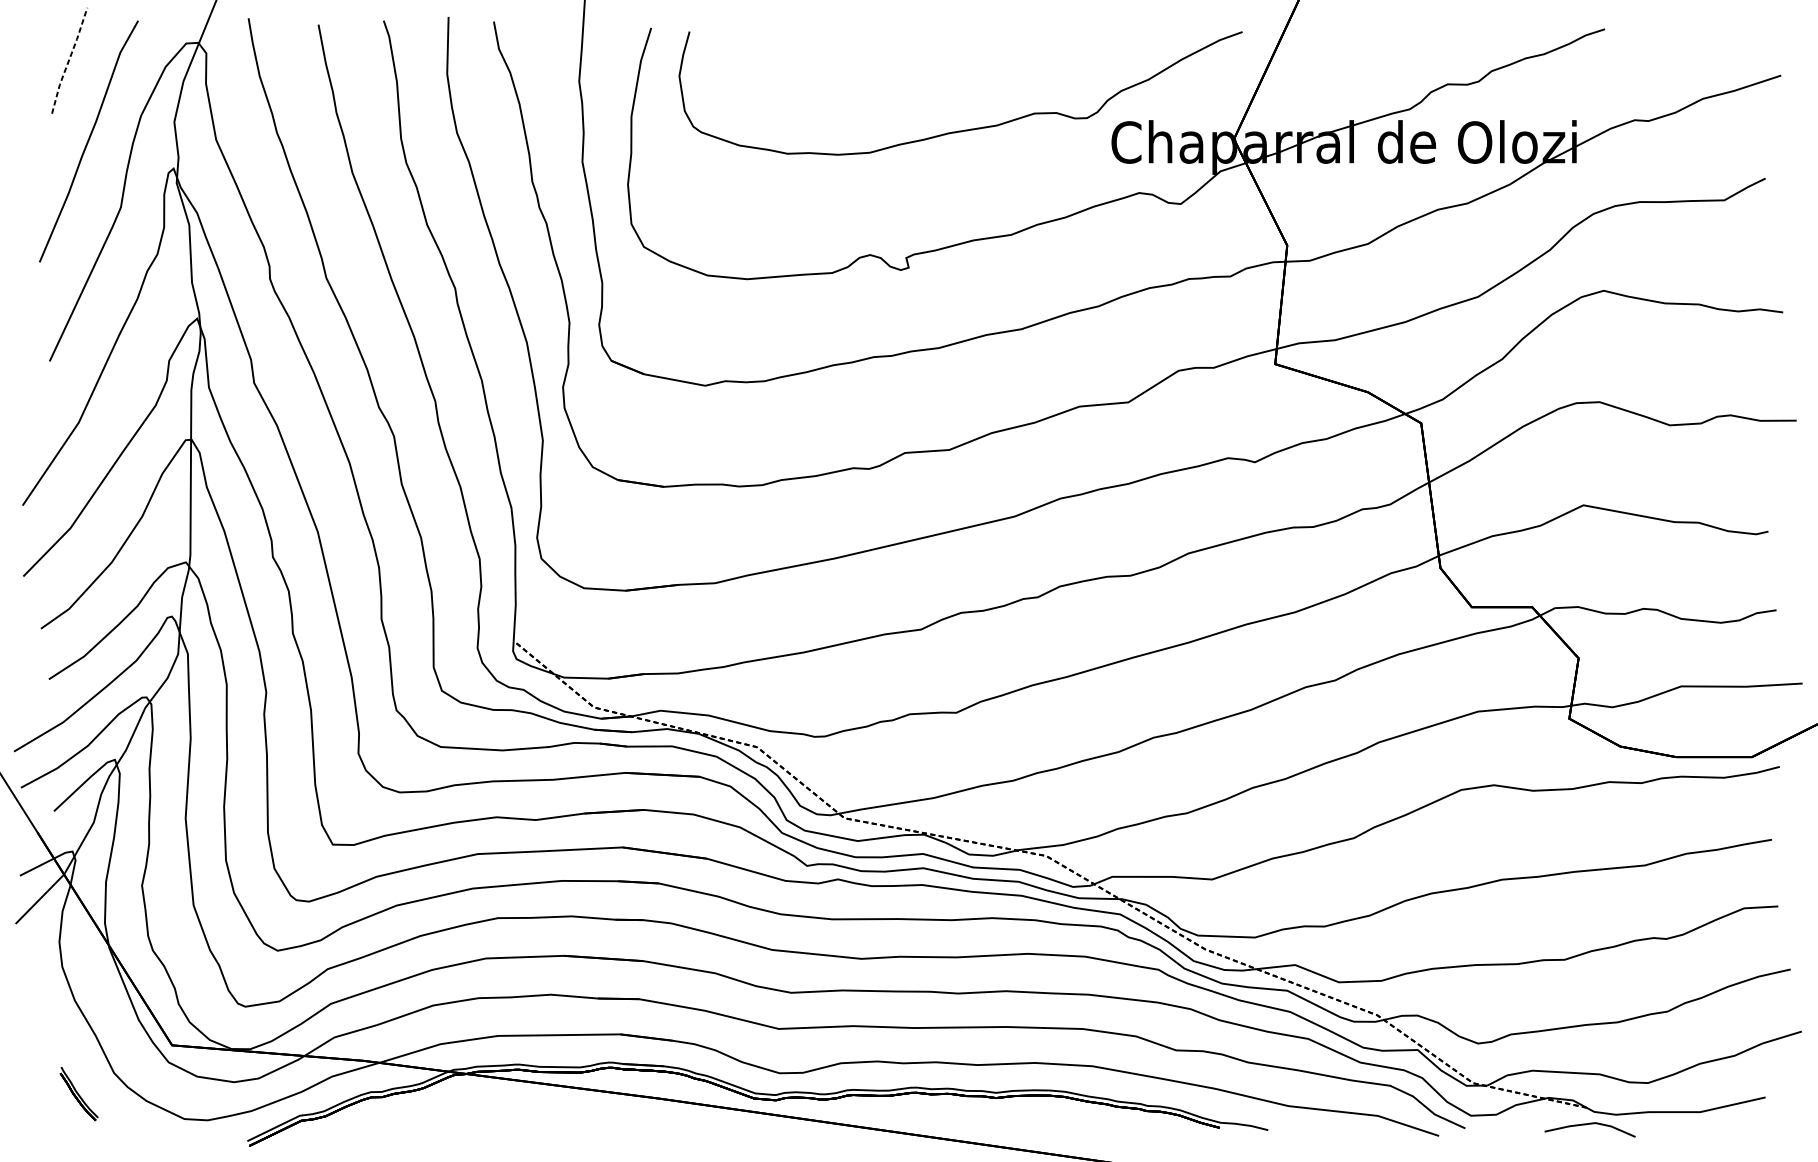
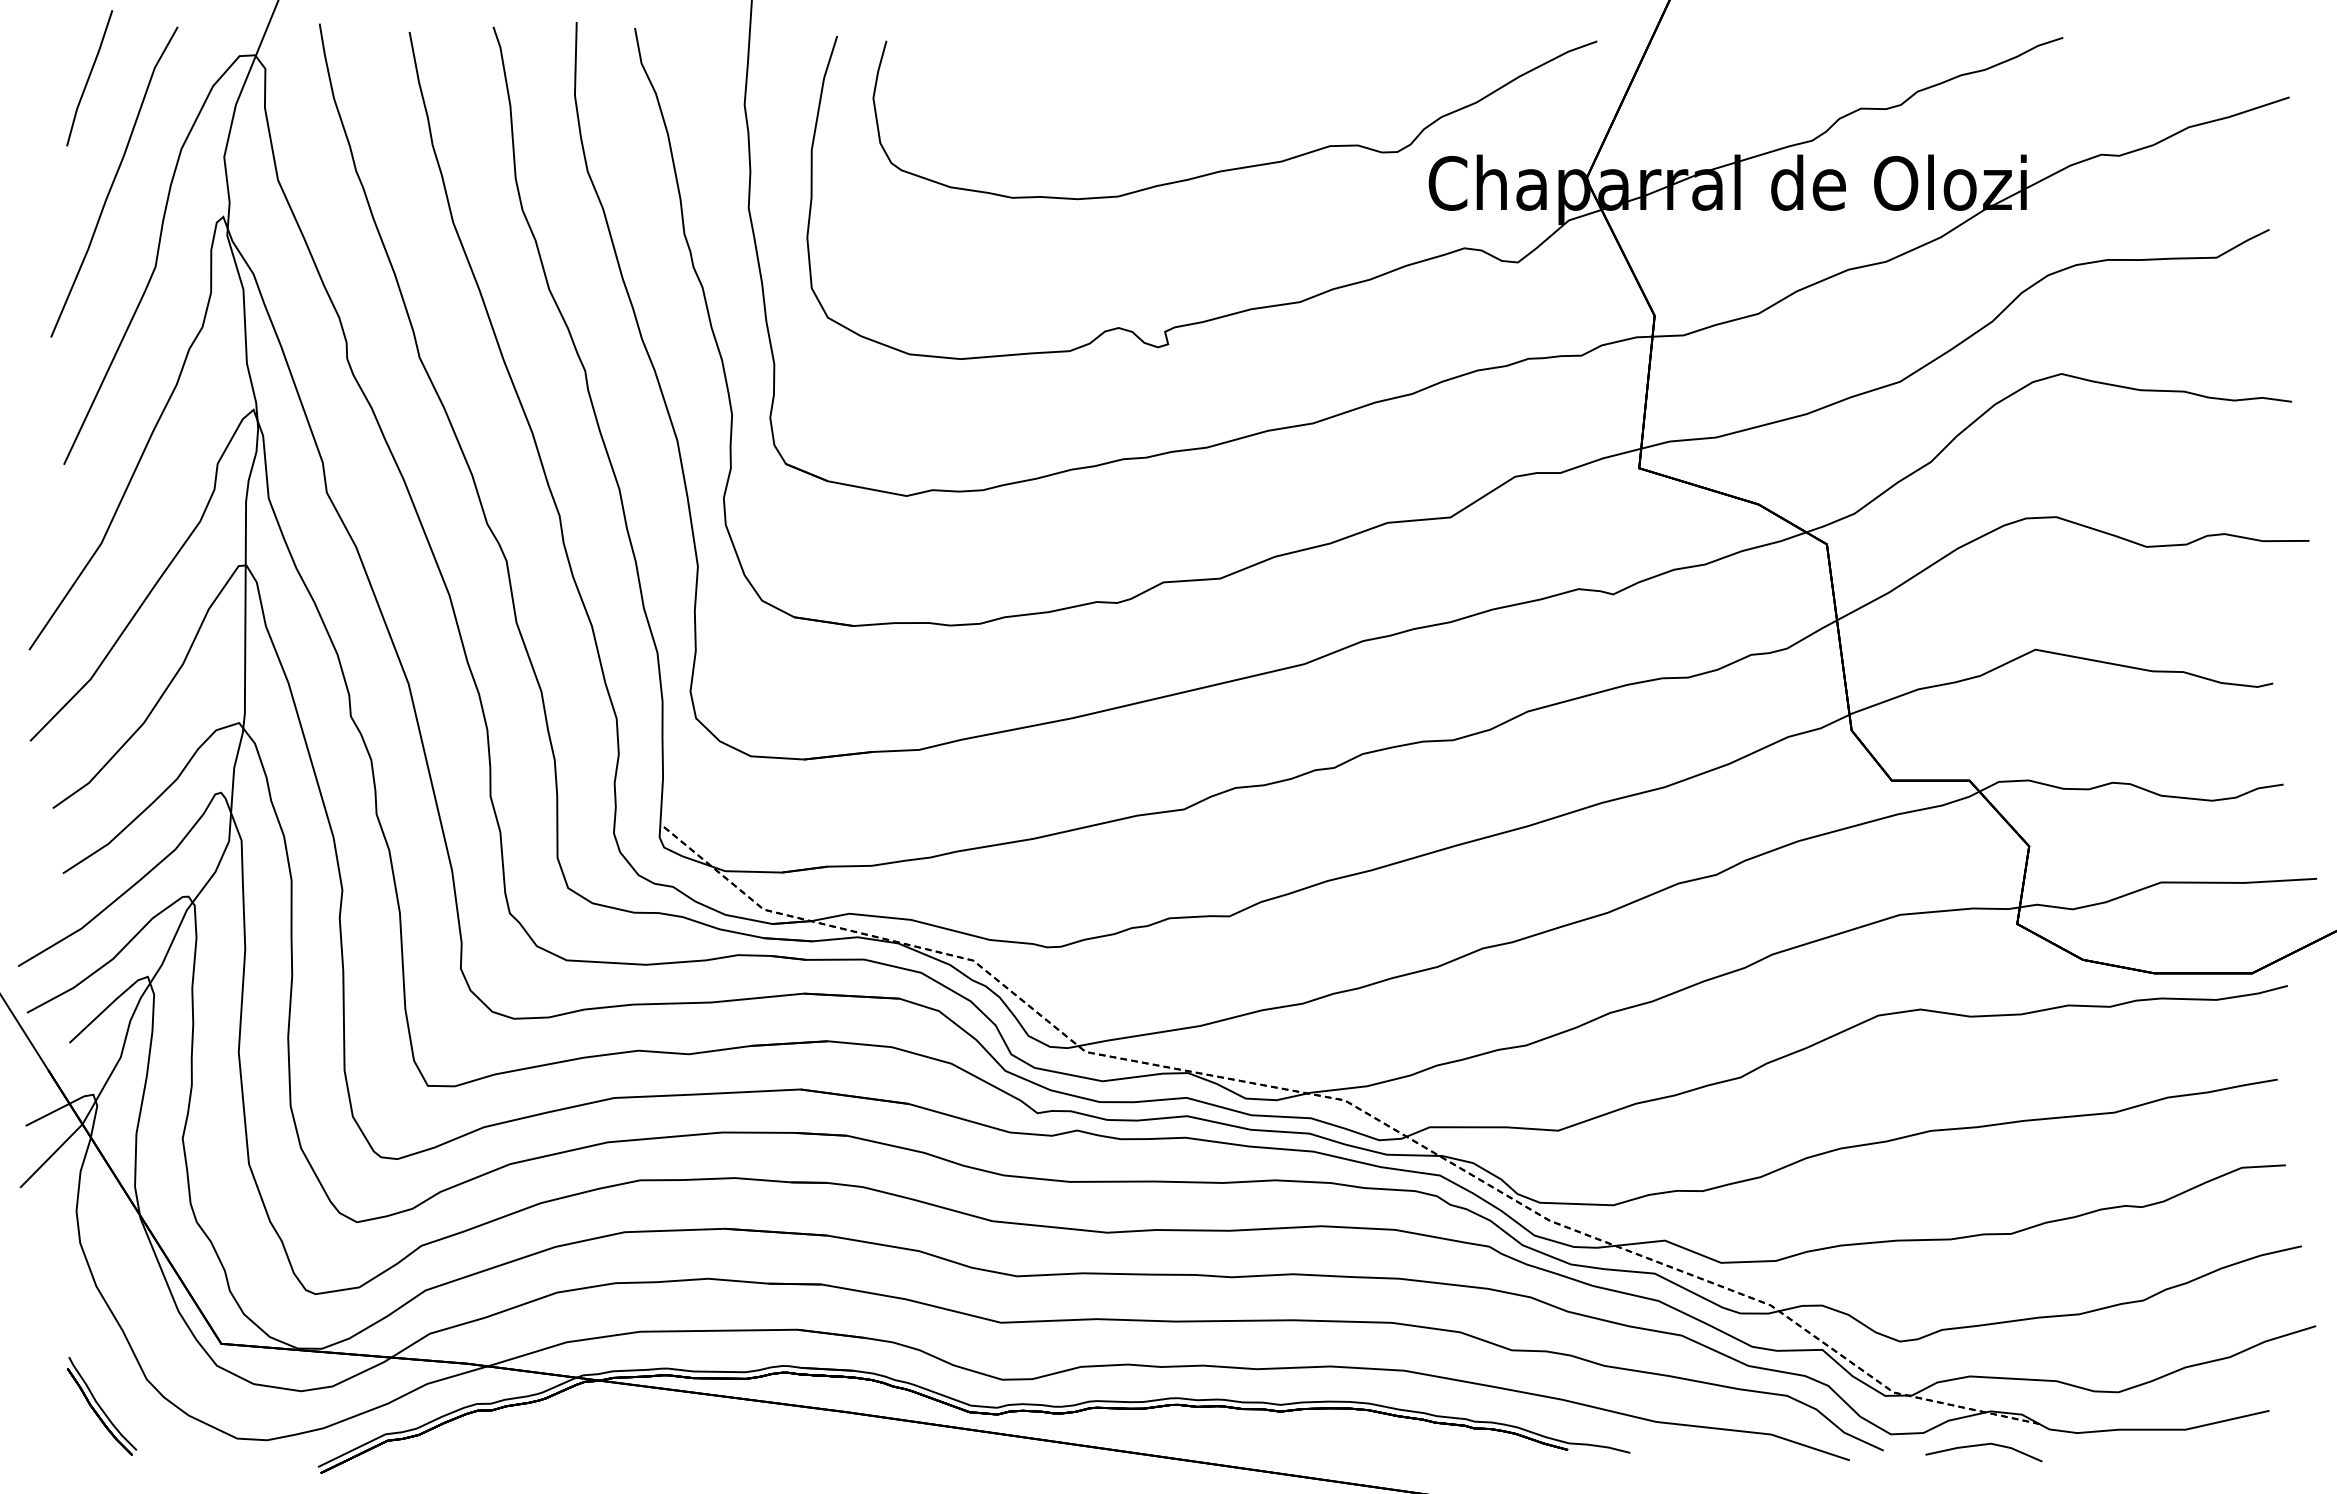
line: (68, 60) -> (88, 77), dashed -> solid
part: (78, 1093) -> (101, 1405), size x1.43
line: (1589, 1124) -> (1983, 1445), moved

